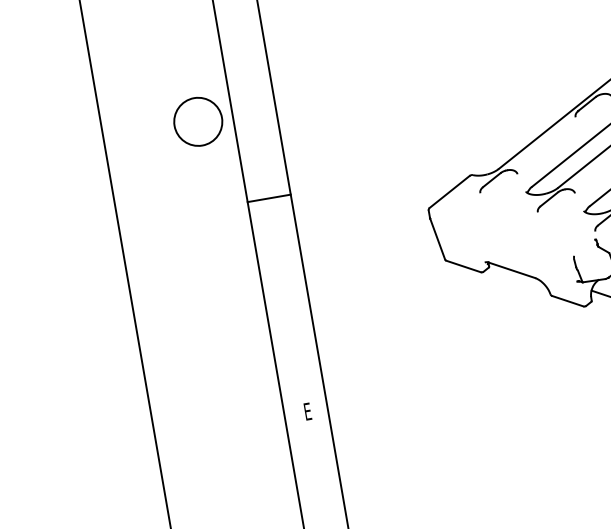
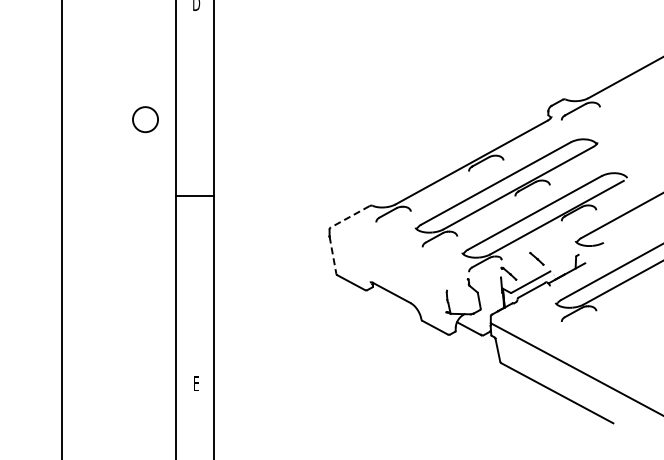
circle: (198, 121) -> (145, 119), size x0.6
line: (448, 192) -> (349, 217), solid -> dashed
line: (437, 239) -> (332, 255), solid -> dashed

